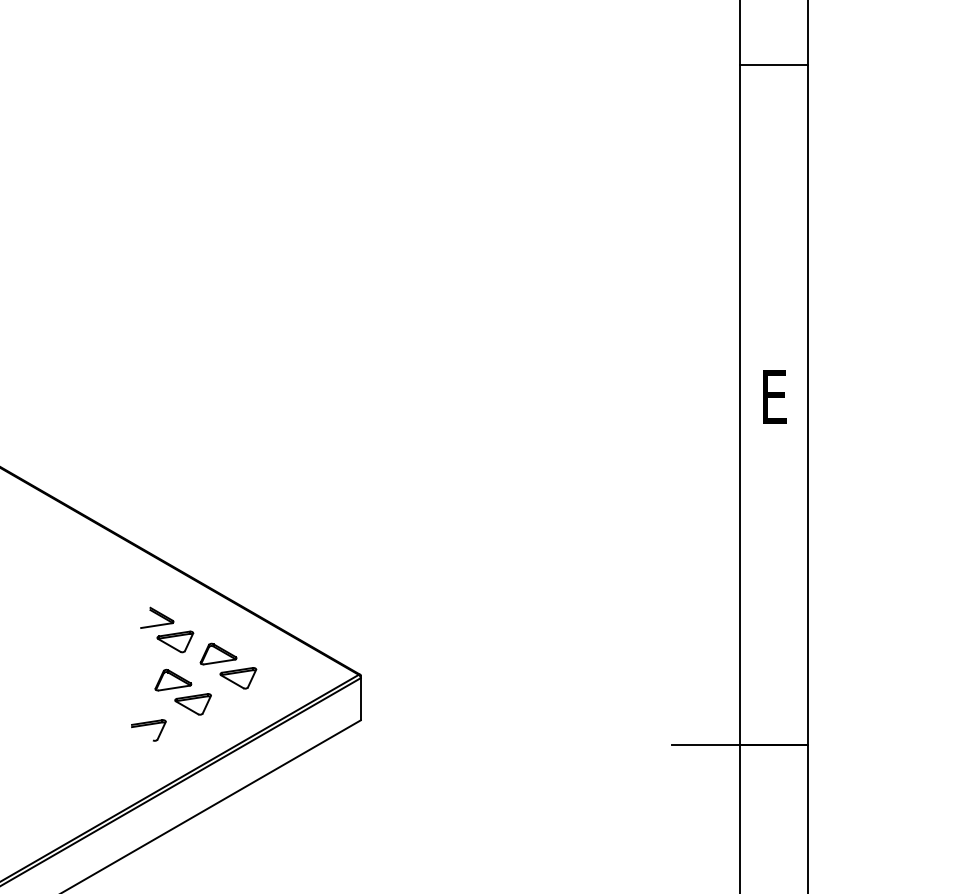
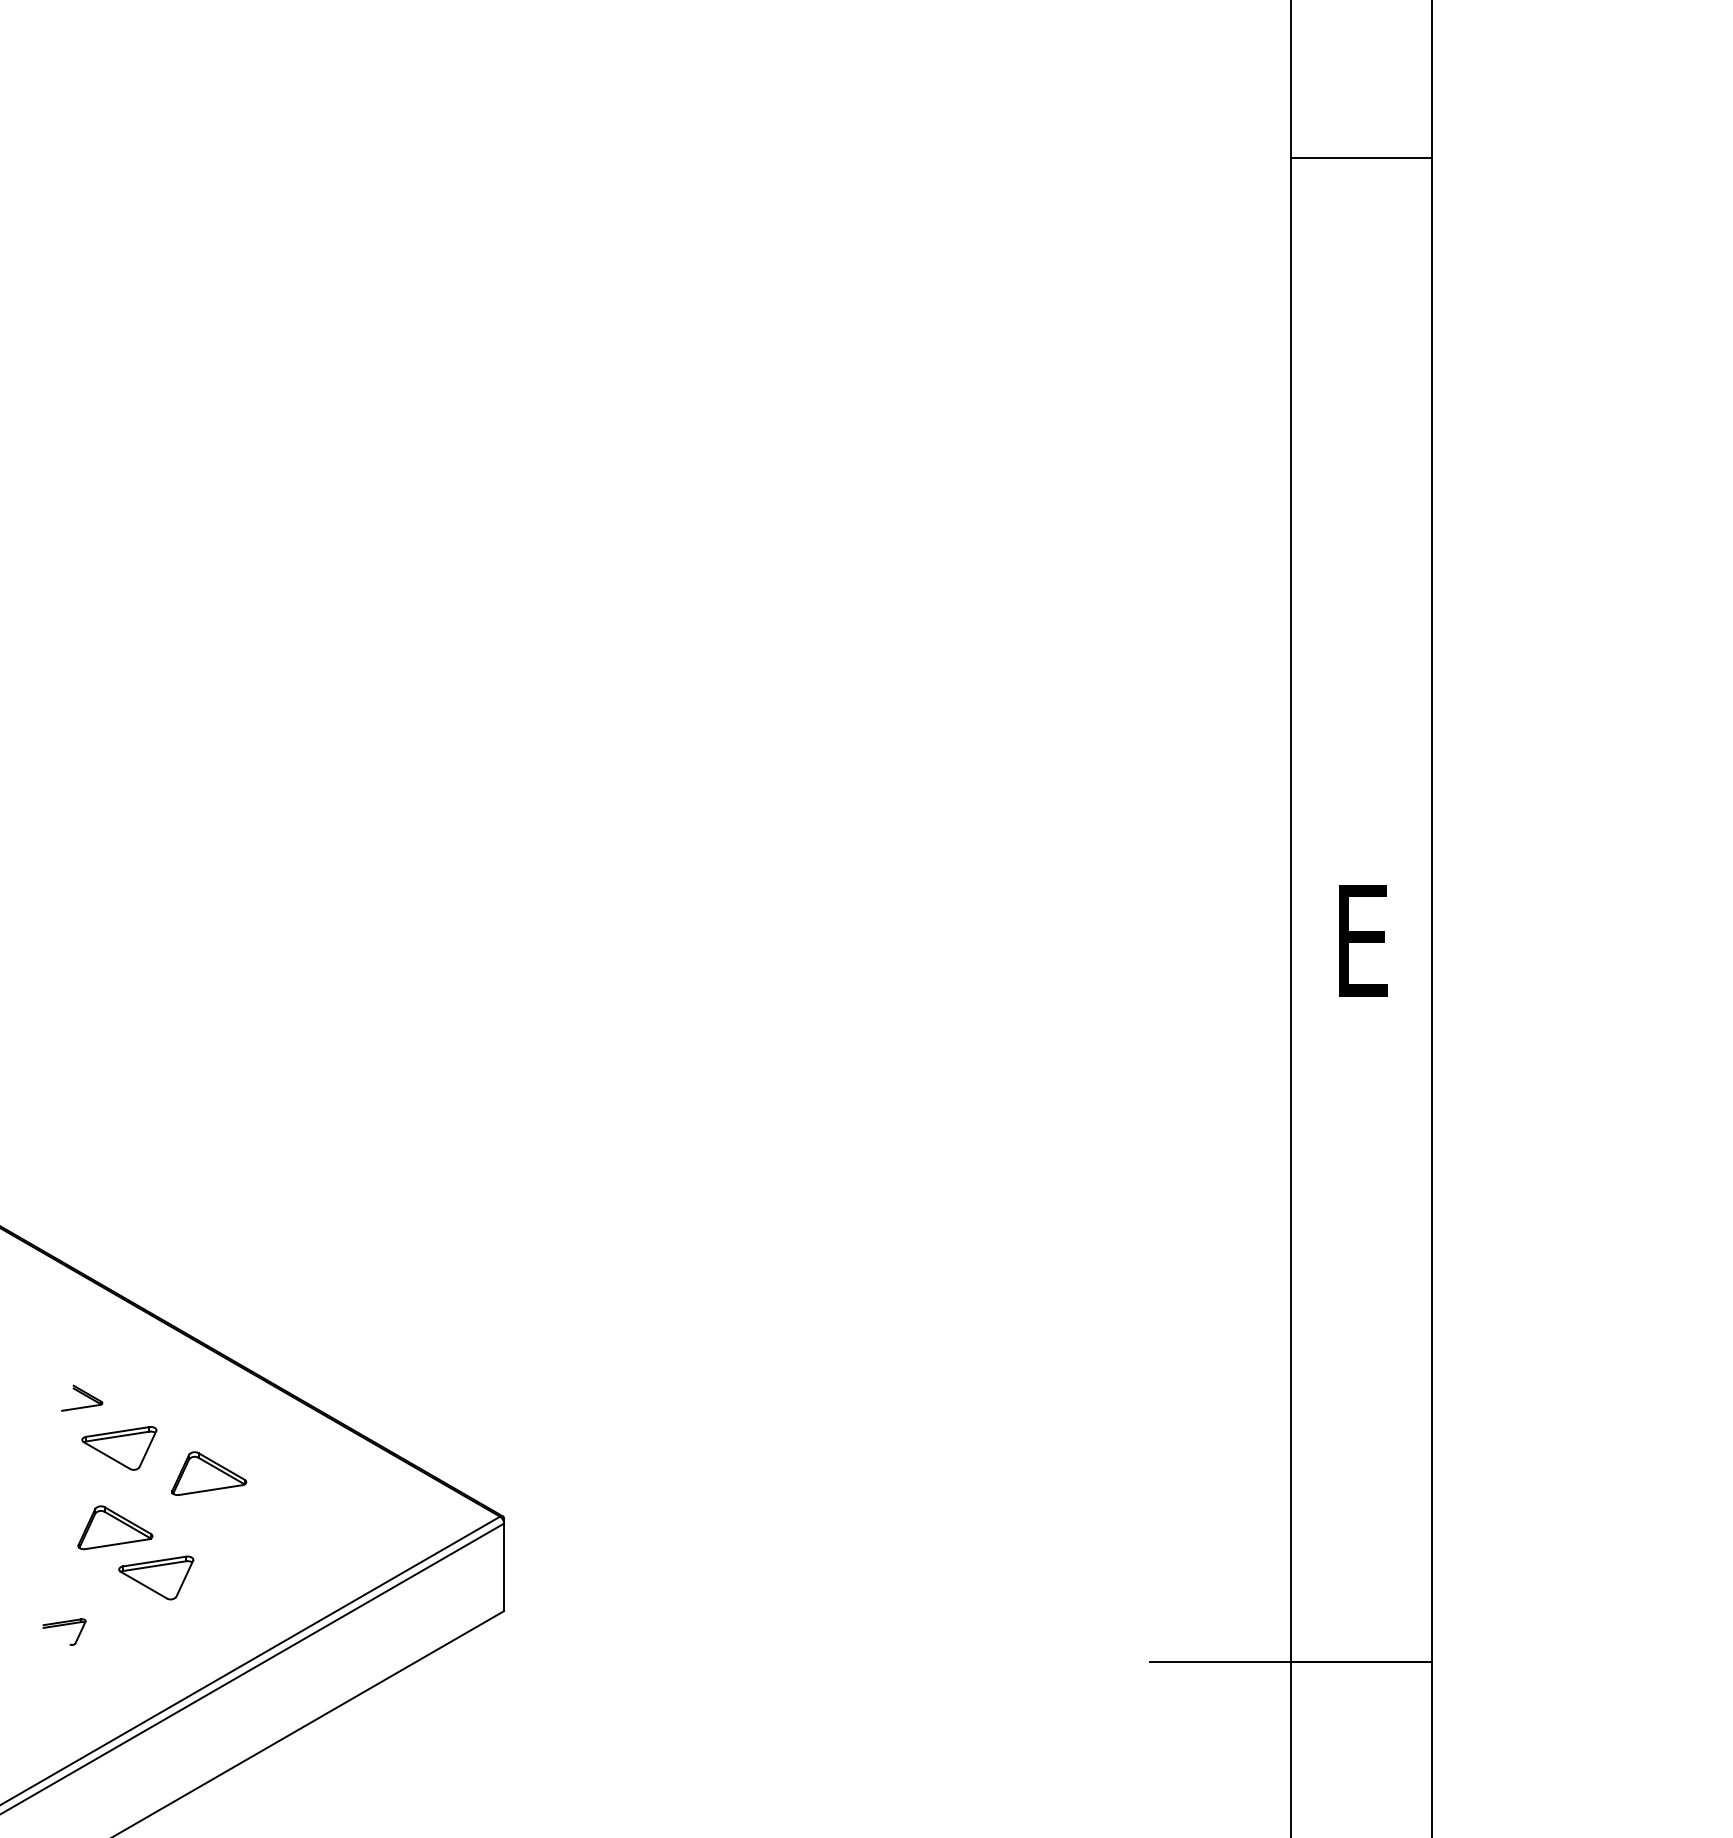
line: (773, 64) -> (1360, 157), moved
part: (157, 617) -> (82, 1397), size x0.6
part: (238, 678) -> (250, 1524), removed
part: (148, 730) -> (63, 1632), size x0.6

